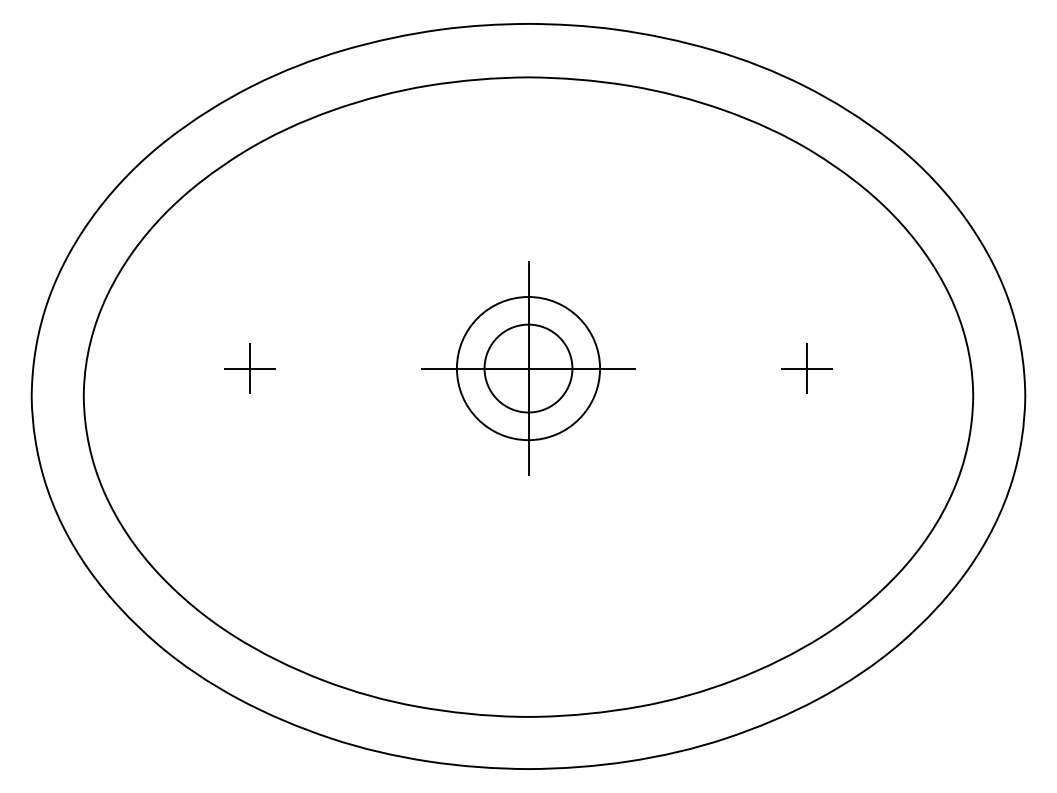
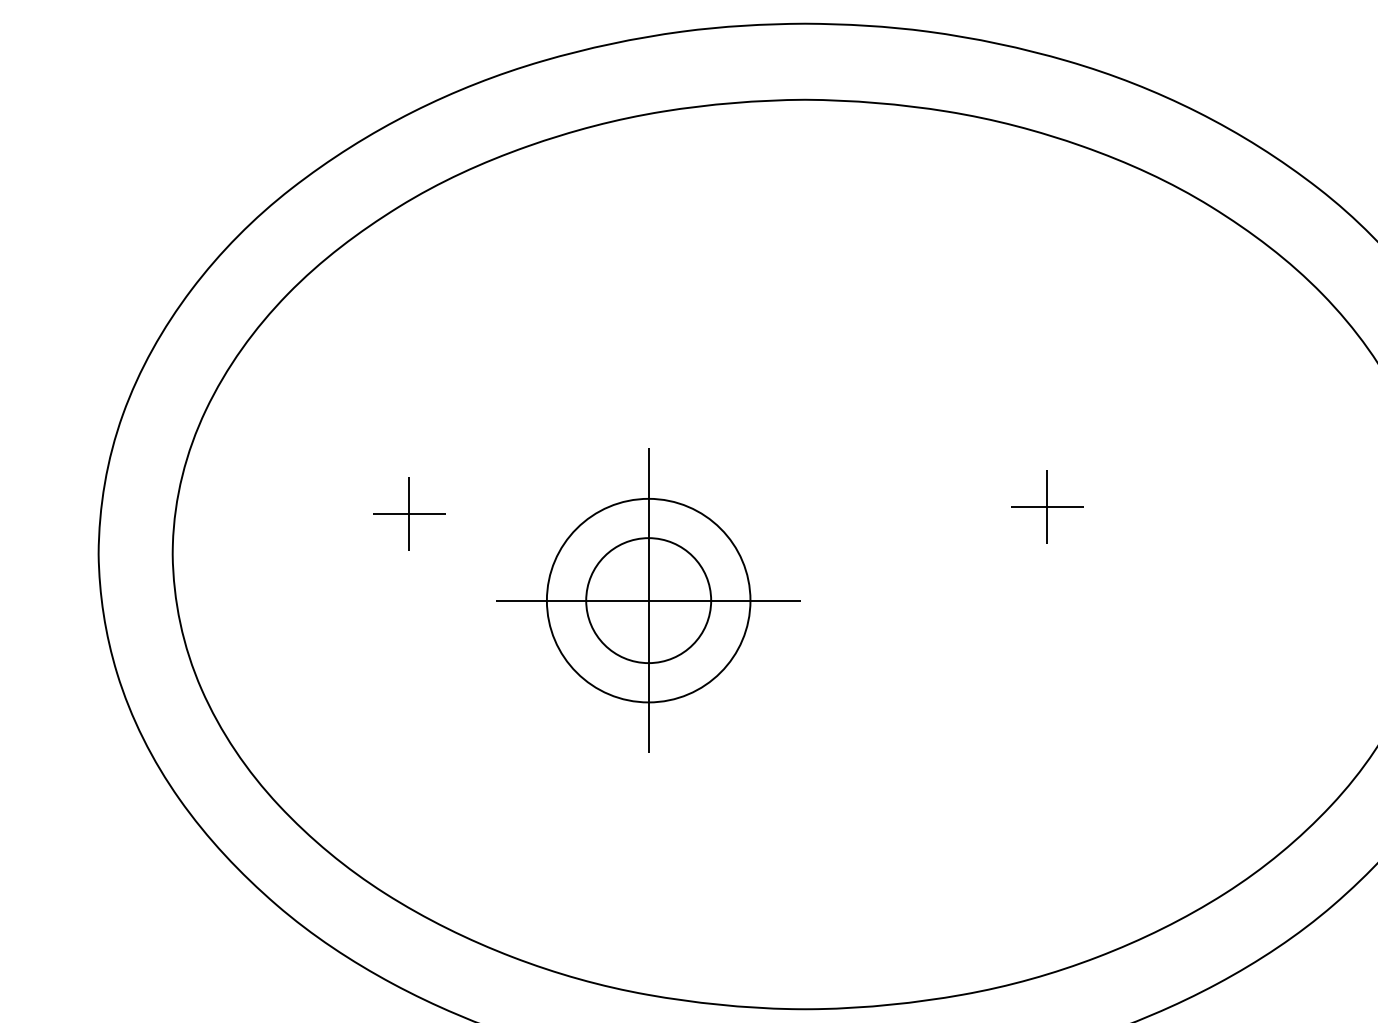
part: (528, 368) -> (648, 600), moved
part: (806, 368) -> (1046, 506), moved

